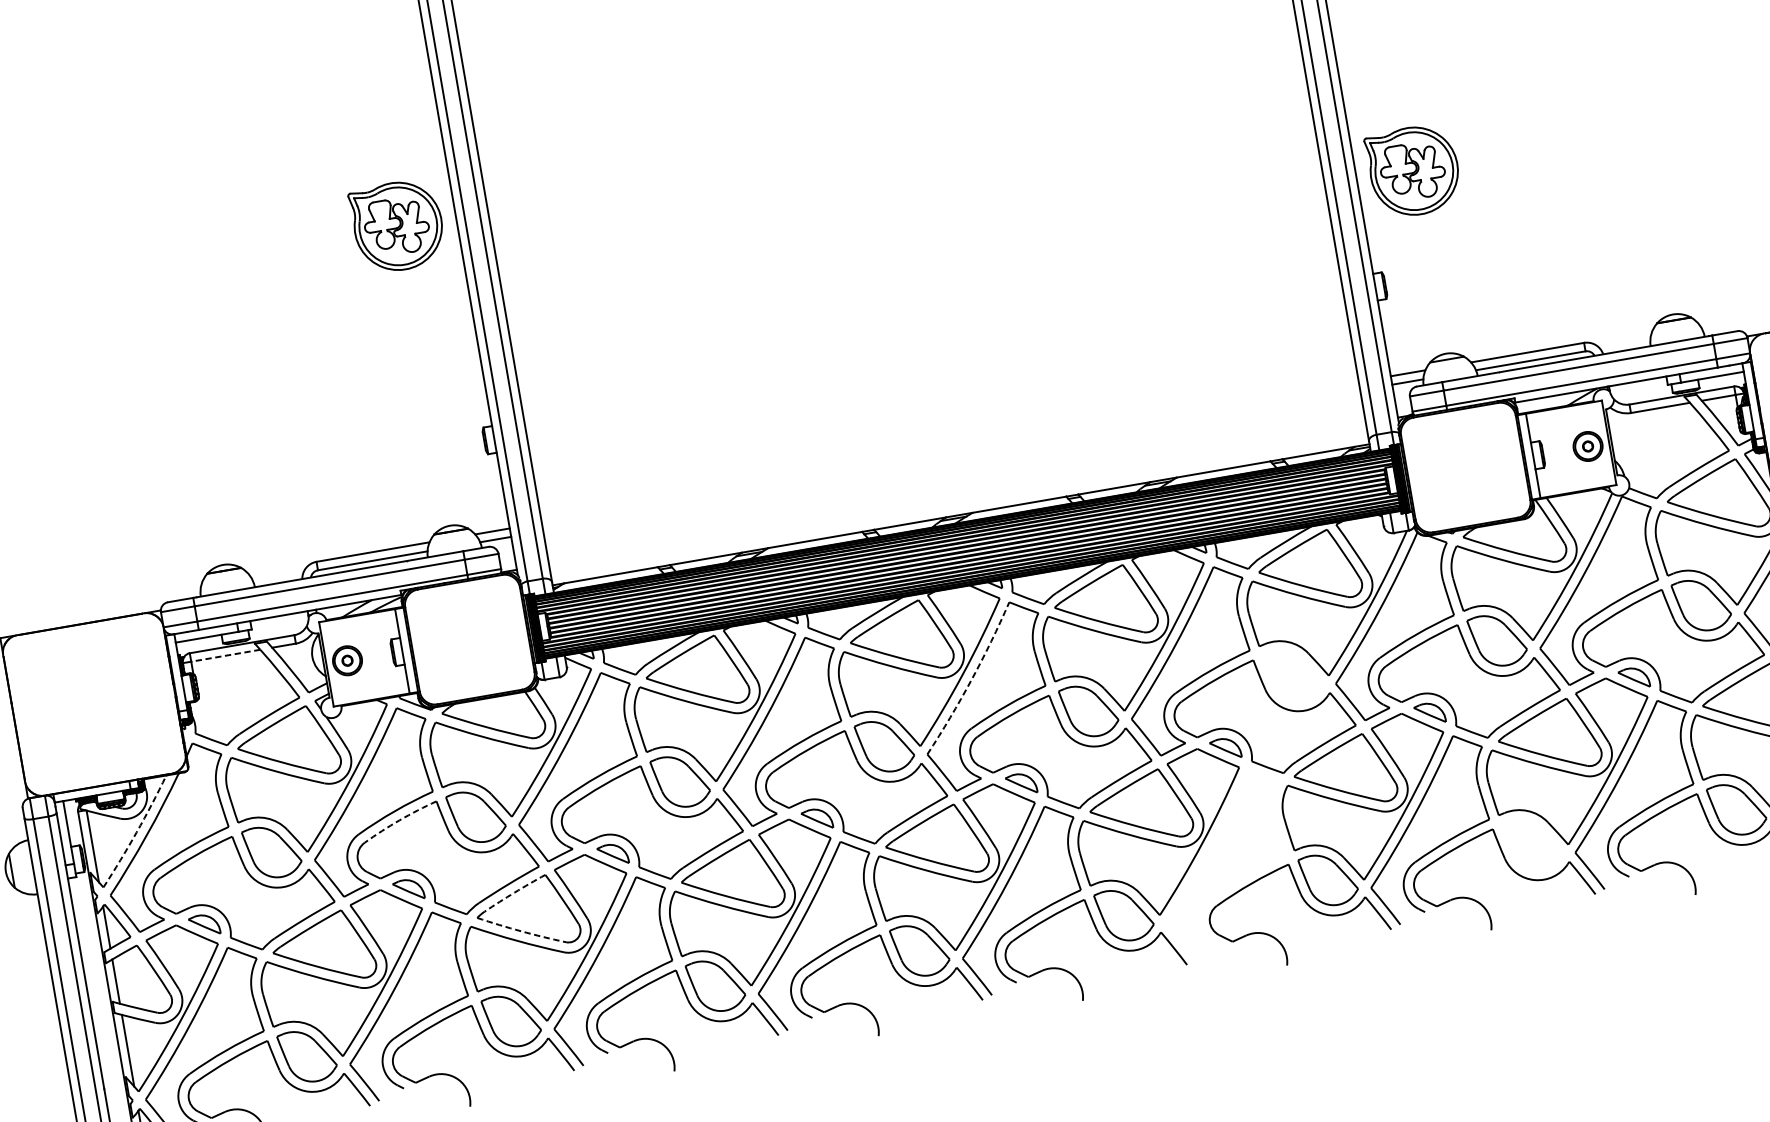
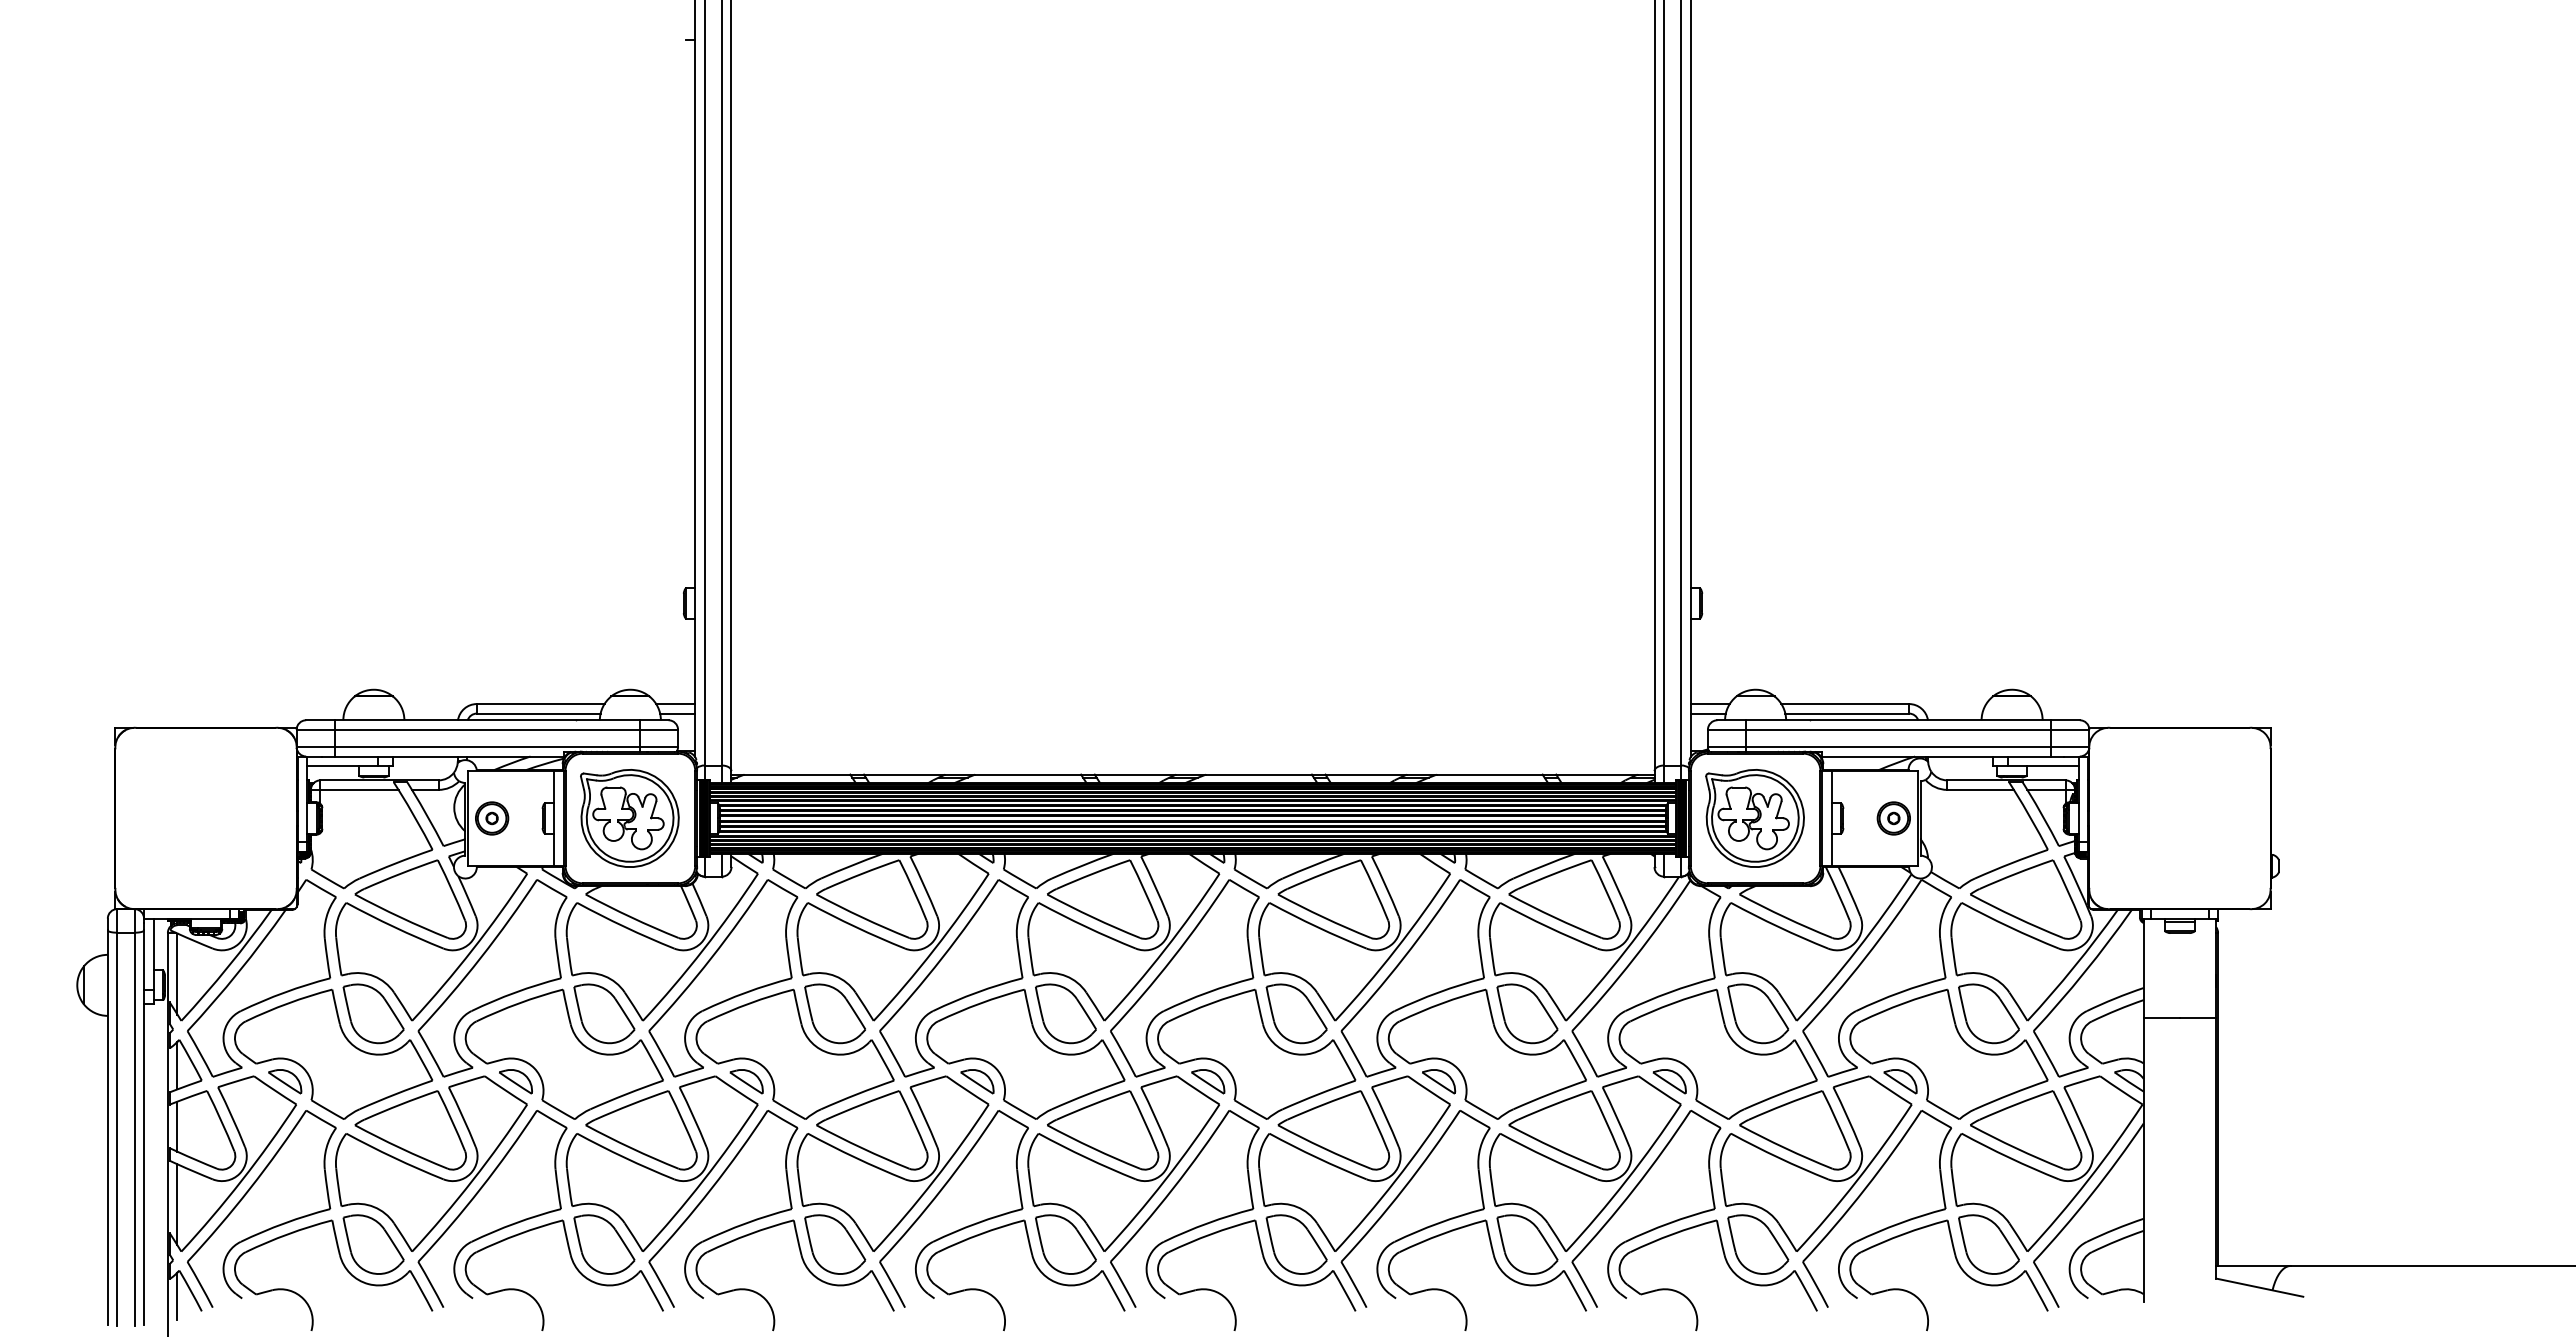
part: (1413, 171) -> (1754, 818), moved
part: (397, 226) -> (629, 818), moved
line: (225, 655) -> (359, 789), dashed -> solid
part: (1293, 675) -> (1527, 1013), added
arc: (971, 679) -> (1173, 957), dashed -> solid
arc: (400, 820) -> (519, 1003), dashed -> solid
arc: (136, 832) -> (228, 966), dashed -> solid
part: (1533, 844) -> (1758, 1244), added
part: (1207, 857) -> (1398, 1197), added
arc: (514, 892) -> (631, 1104), dashed -> solid
arc: (521, 931) -> (631, 1148), dashed -> solid

